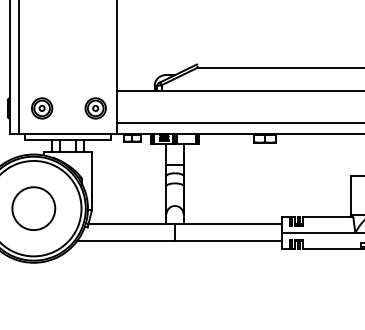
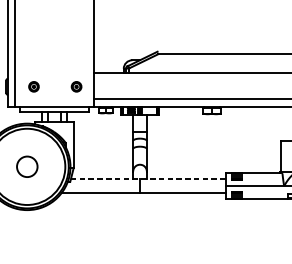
part: (42, 108) -> (34, 86), size x0.6
part: (95, 108) -> (76, 86), size x0.6
circle: (33, 208) -> (26, 166), size x0.6
line: (185, 224) -> (148, 179), solid -> dashed

